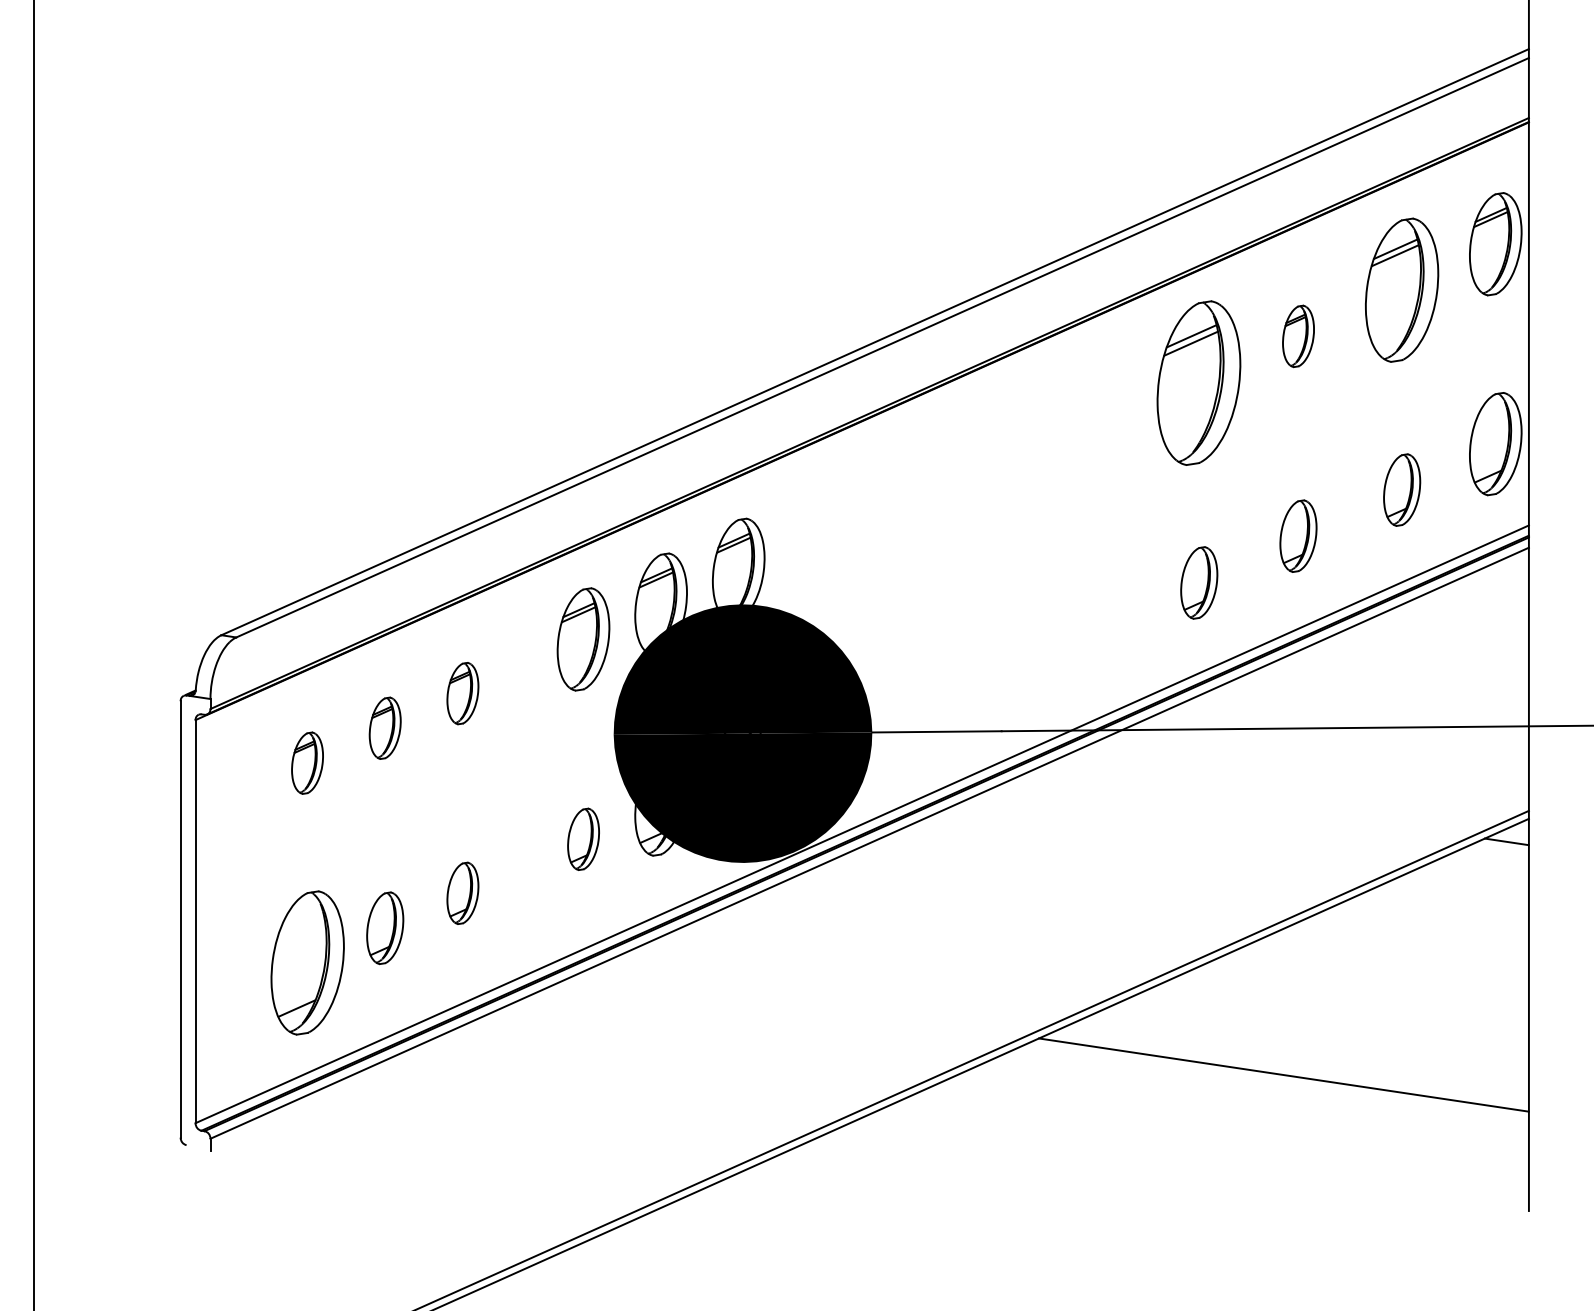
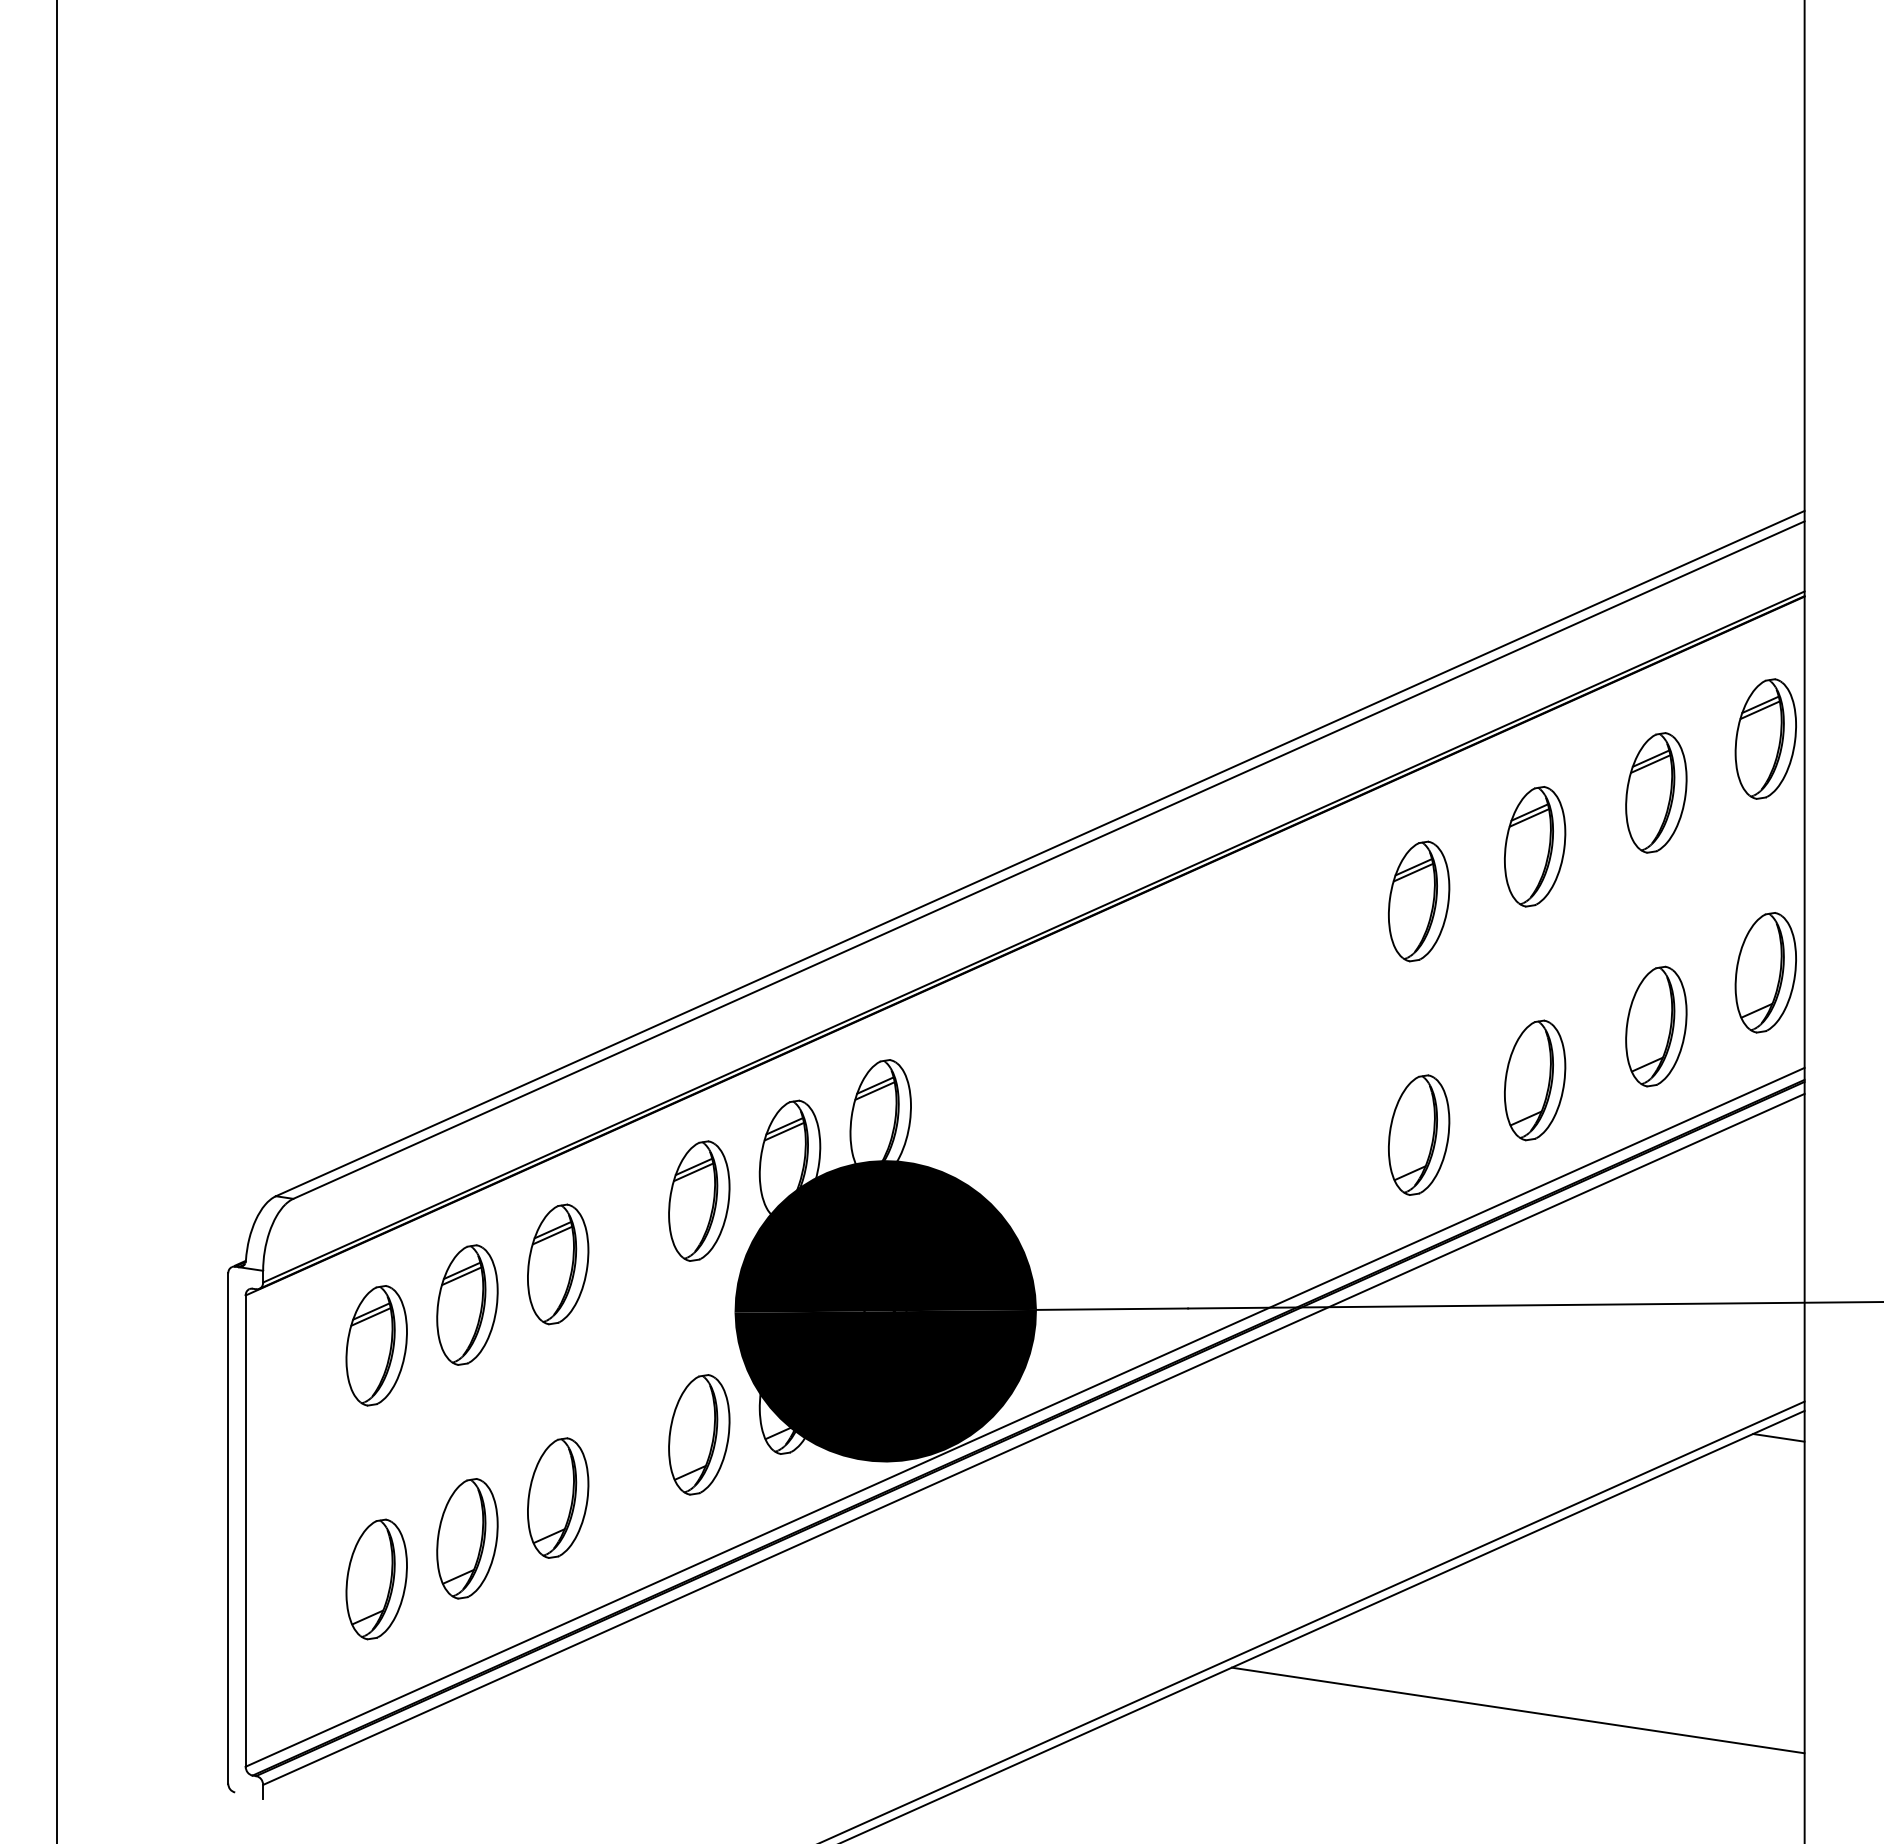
part: (1402, 289) -> (1656, 792), size x0.71
part: (1298, 336) -> (1535, 846), size x1.67
part: (1199, 383) -> (1419, 901), size x0.62
part: (1402, 490) -> (1656, 1026), size x1.43
part: (1298, 536) -> (1535, 1080), size x1.43
part: (1199, 582) -> (1419, 1134), size x1.43
part: (463, 693) -> (558, 1264), size x1.67
part: (385, 727) -> (467, 1304), size x1.67
part: (307, 762) -> (376, 1345), size x1.67
part: (583, 839) -> (699, 1434), size x1.67
part: (463, 892) -> (558, 1497), size x1.67
part: (385, 927) -> (467, 1538), size x1.43
part: (307, 963) -> (376, 1579), size x0.71

